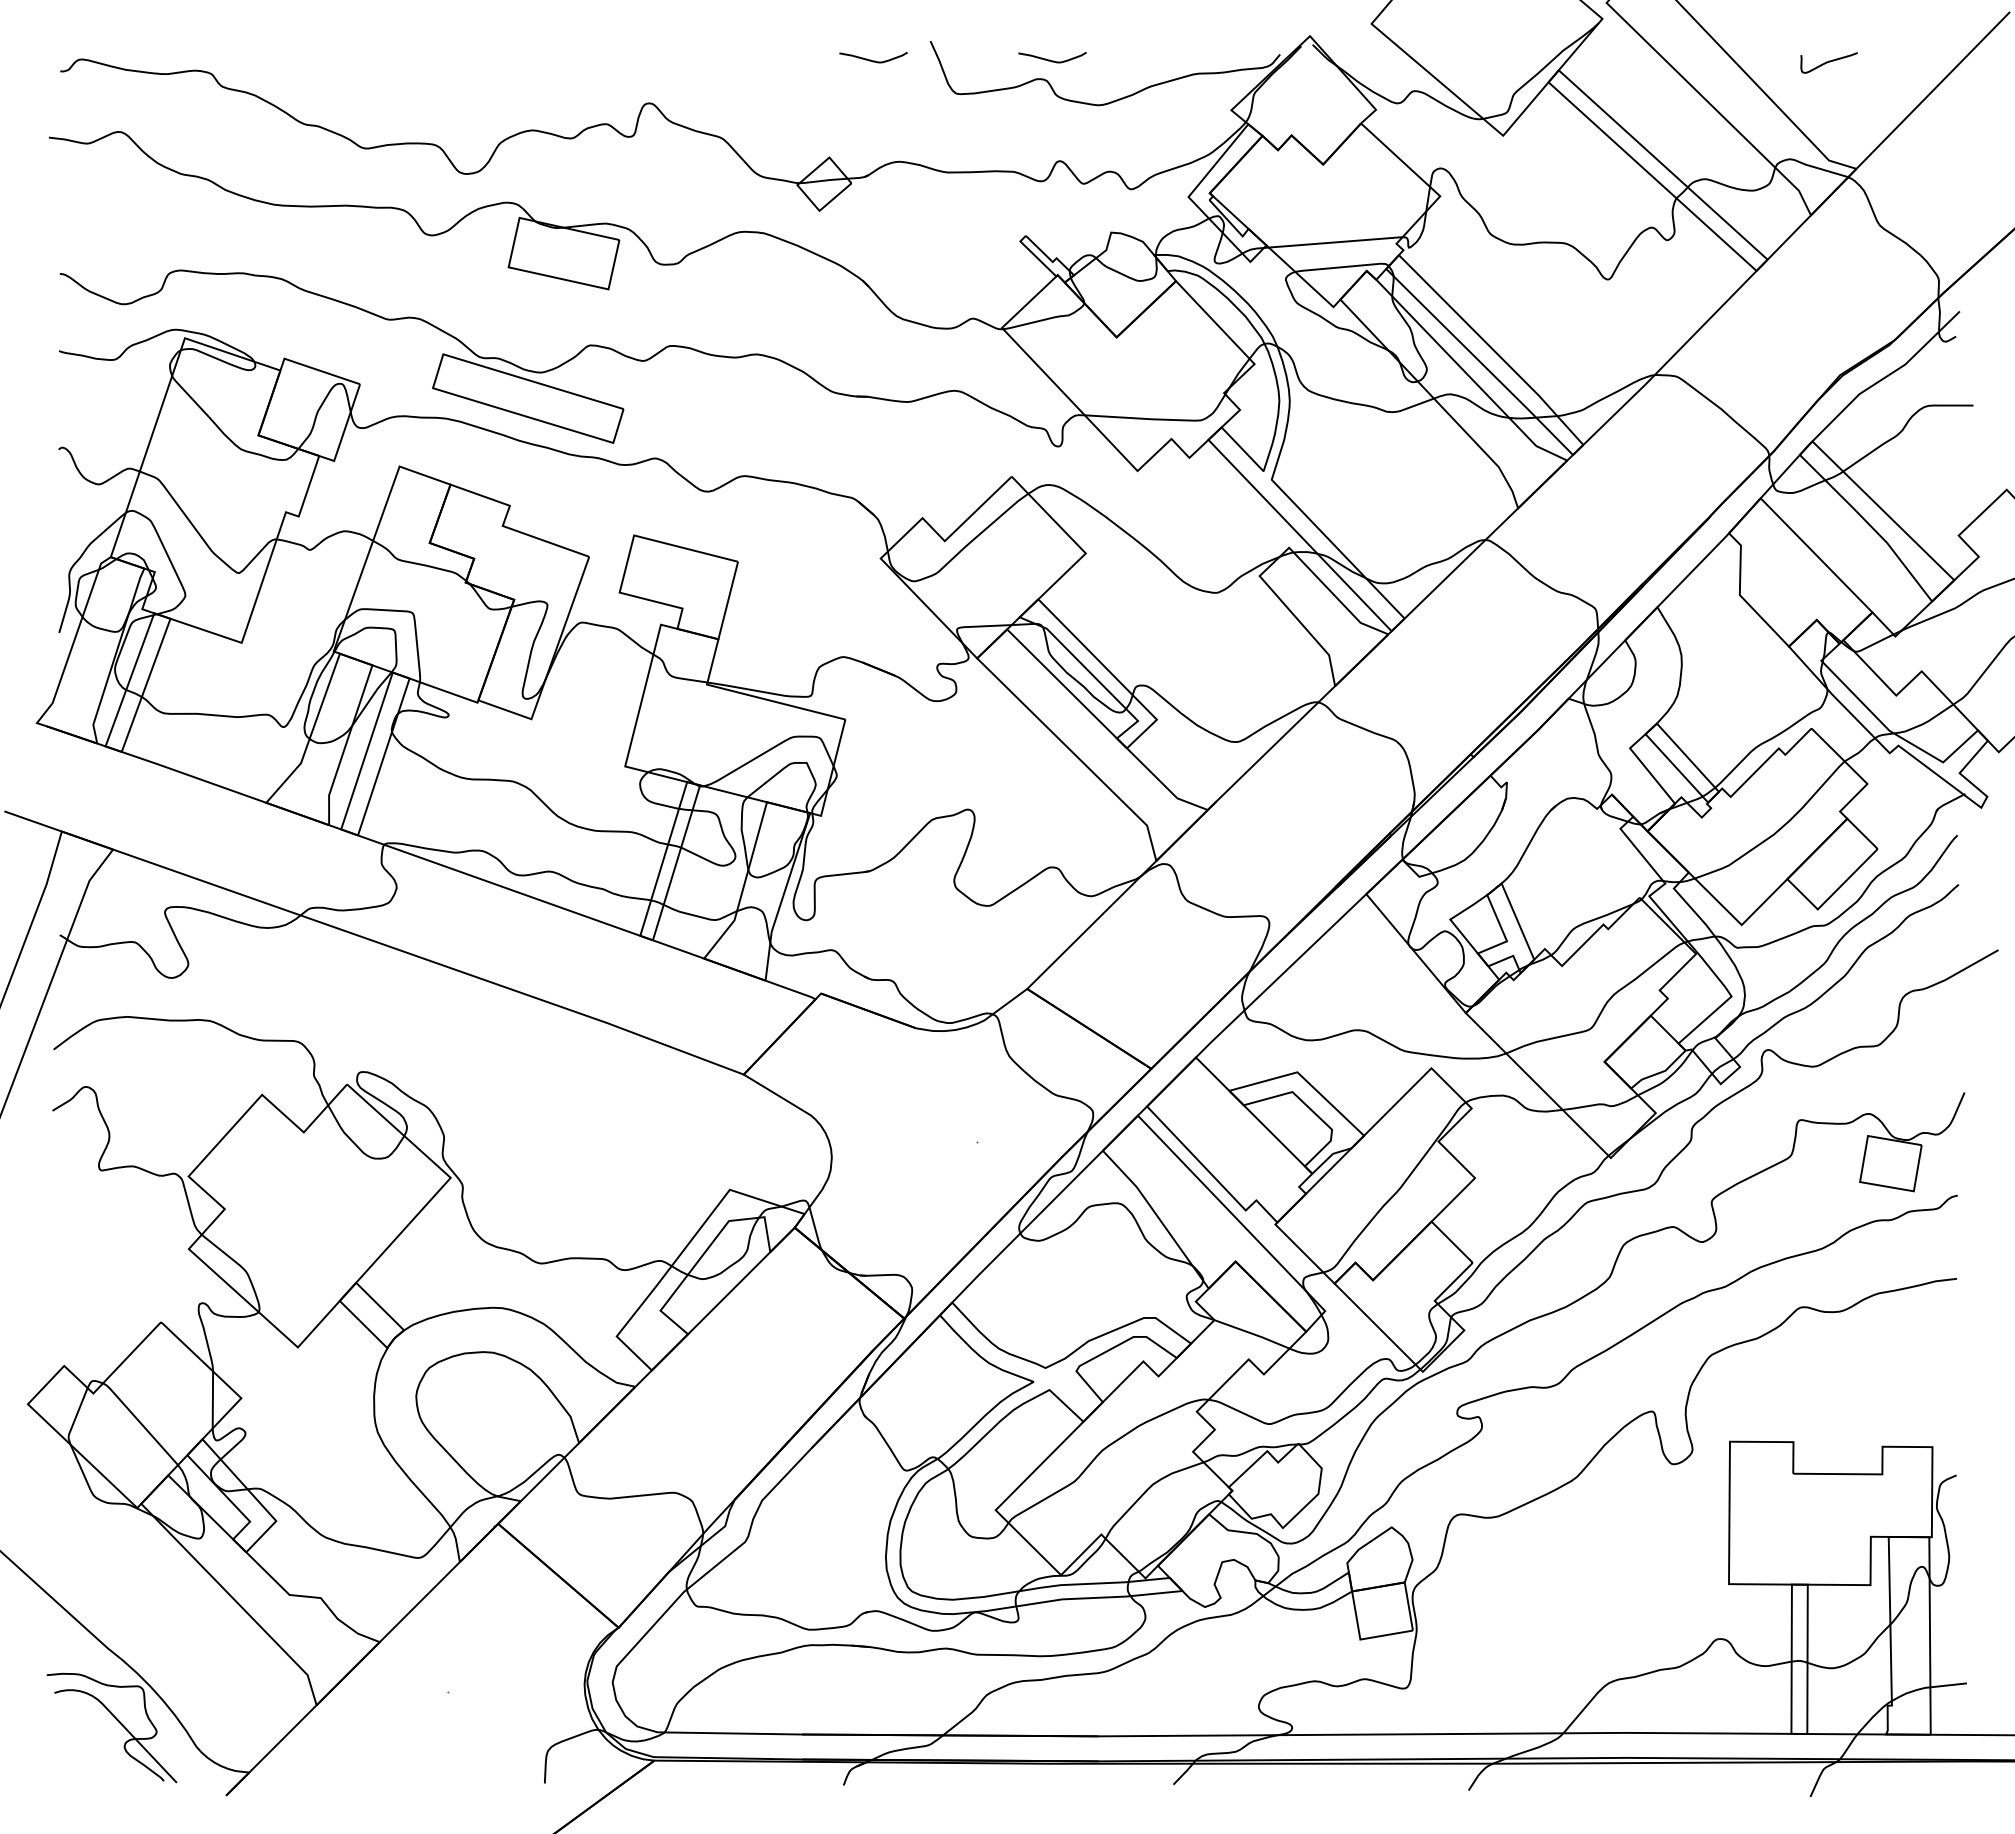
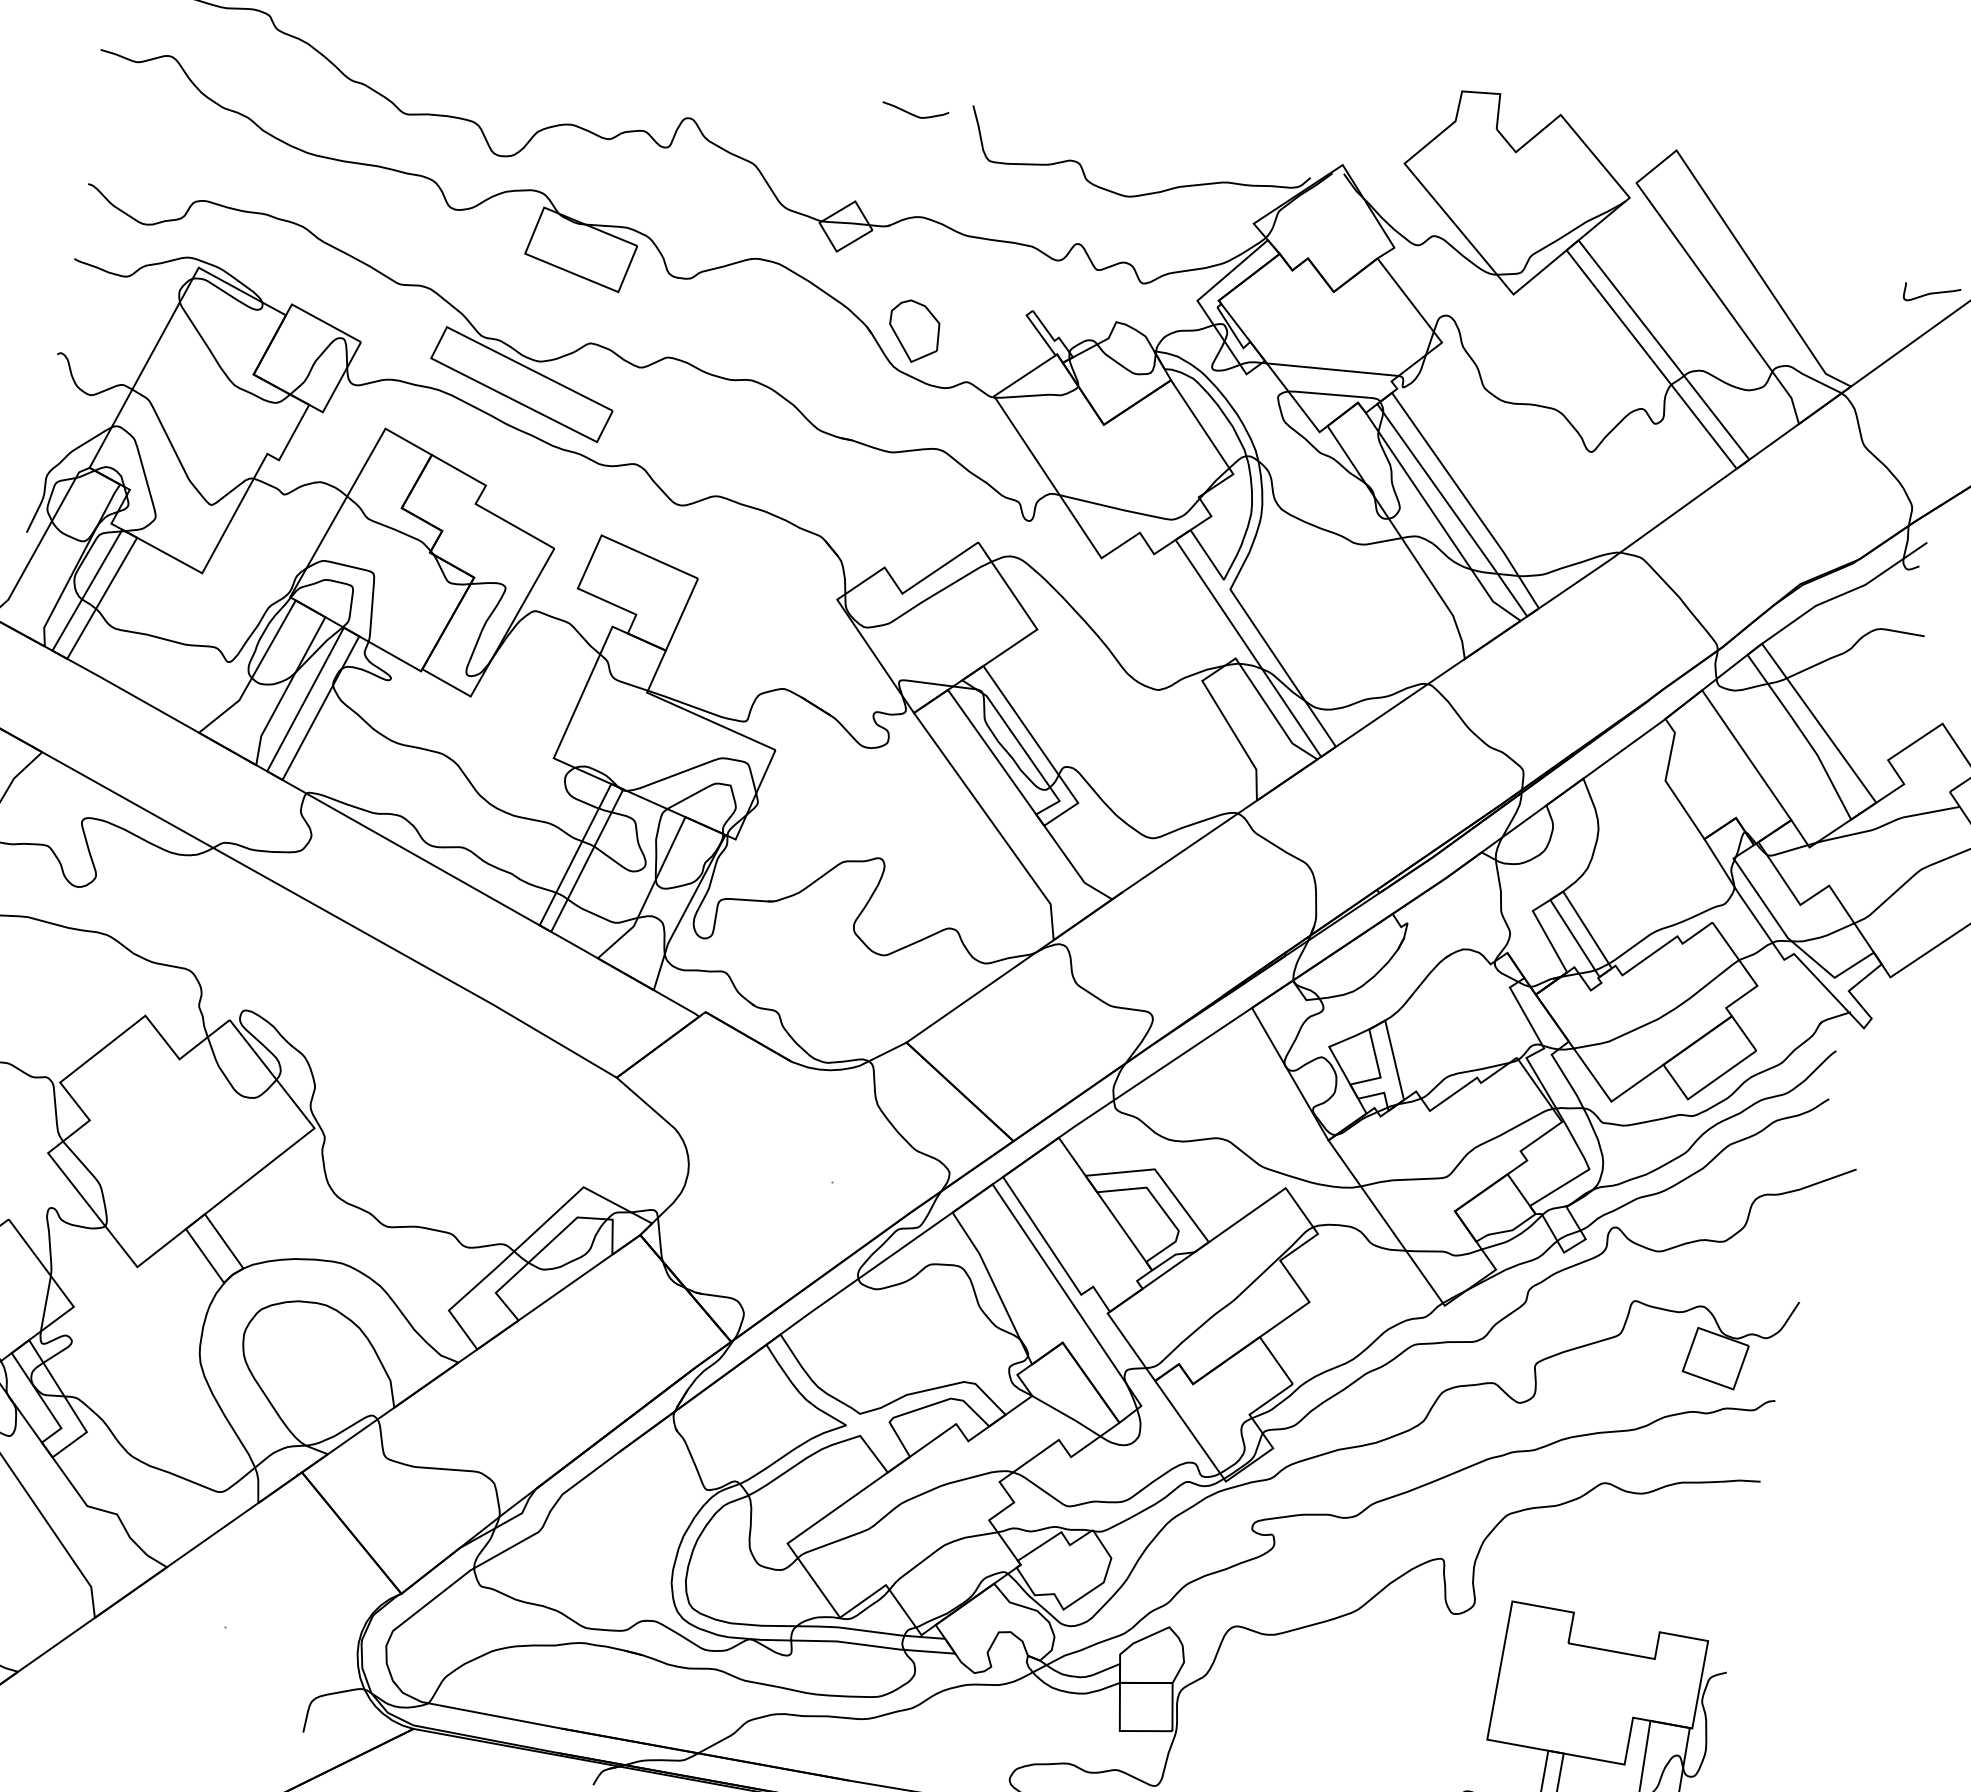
curve: (1052, 60) -> (1088, 145), removed
curve: (1828, 62) -> (1931, 294), moved
part: (910, 277) -> (913, 331), added

